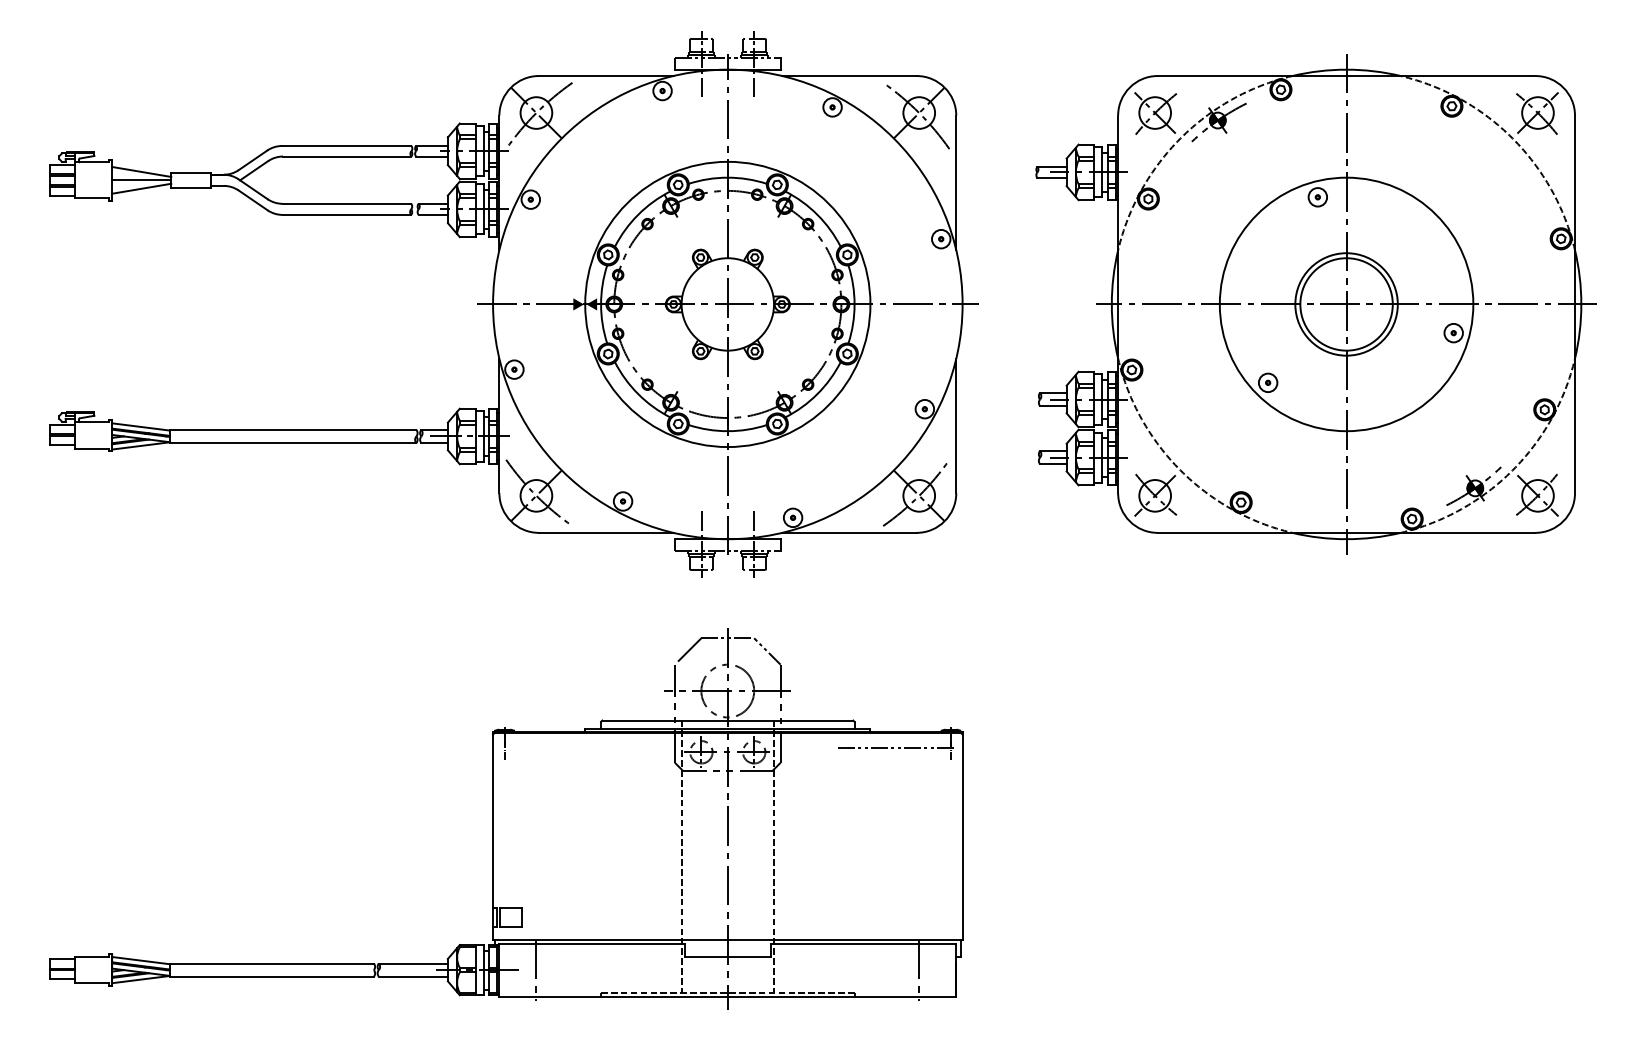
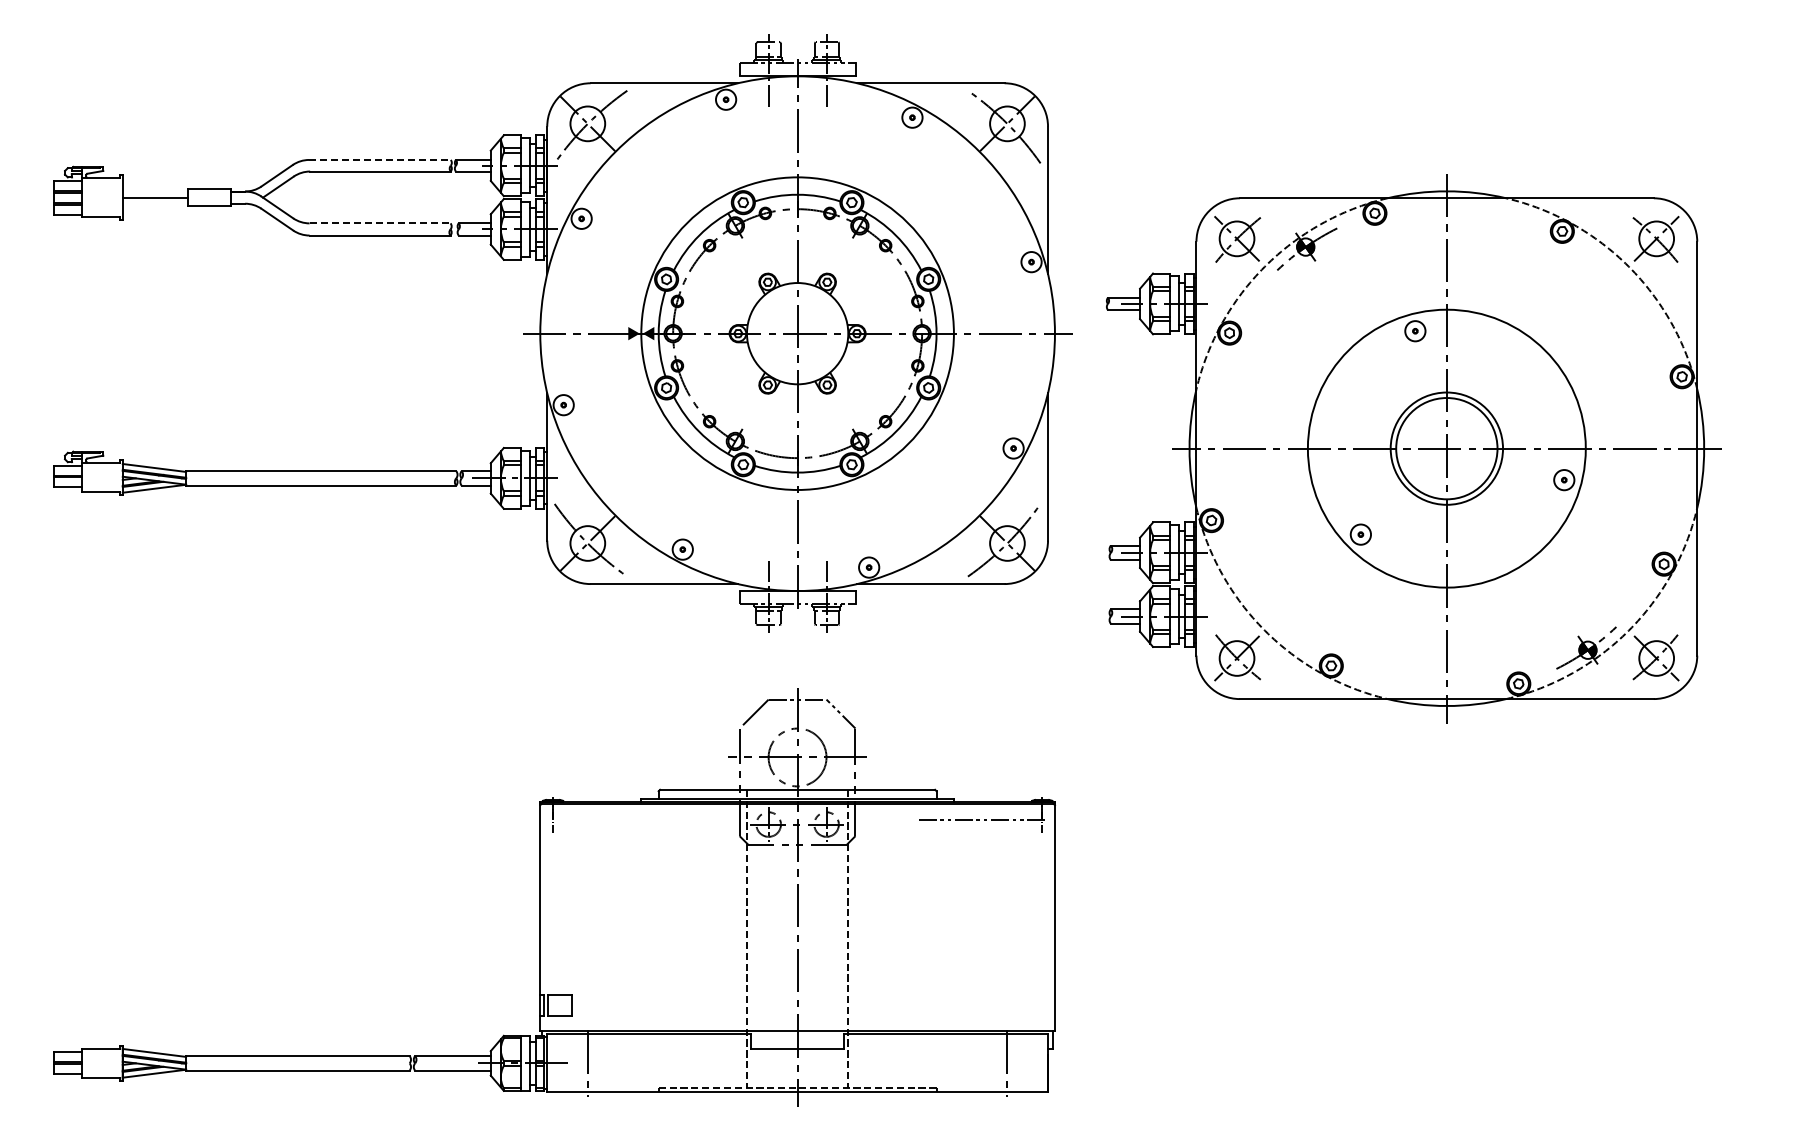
line: (346, 145) -> (379, 159), solid -> dashed
line: (141, 171) -> (154, 187), removed
line: (141, 188) -> (154, 206), removed
line: (347, 203) -> (380, 223), solid -> dashed
part: (1316, 304) -> (1413, 448), moved

